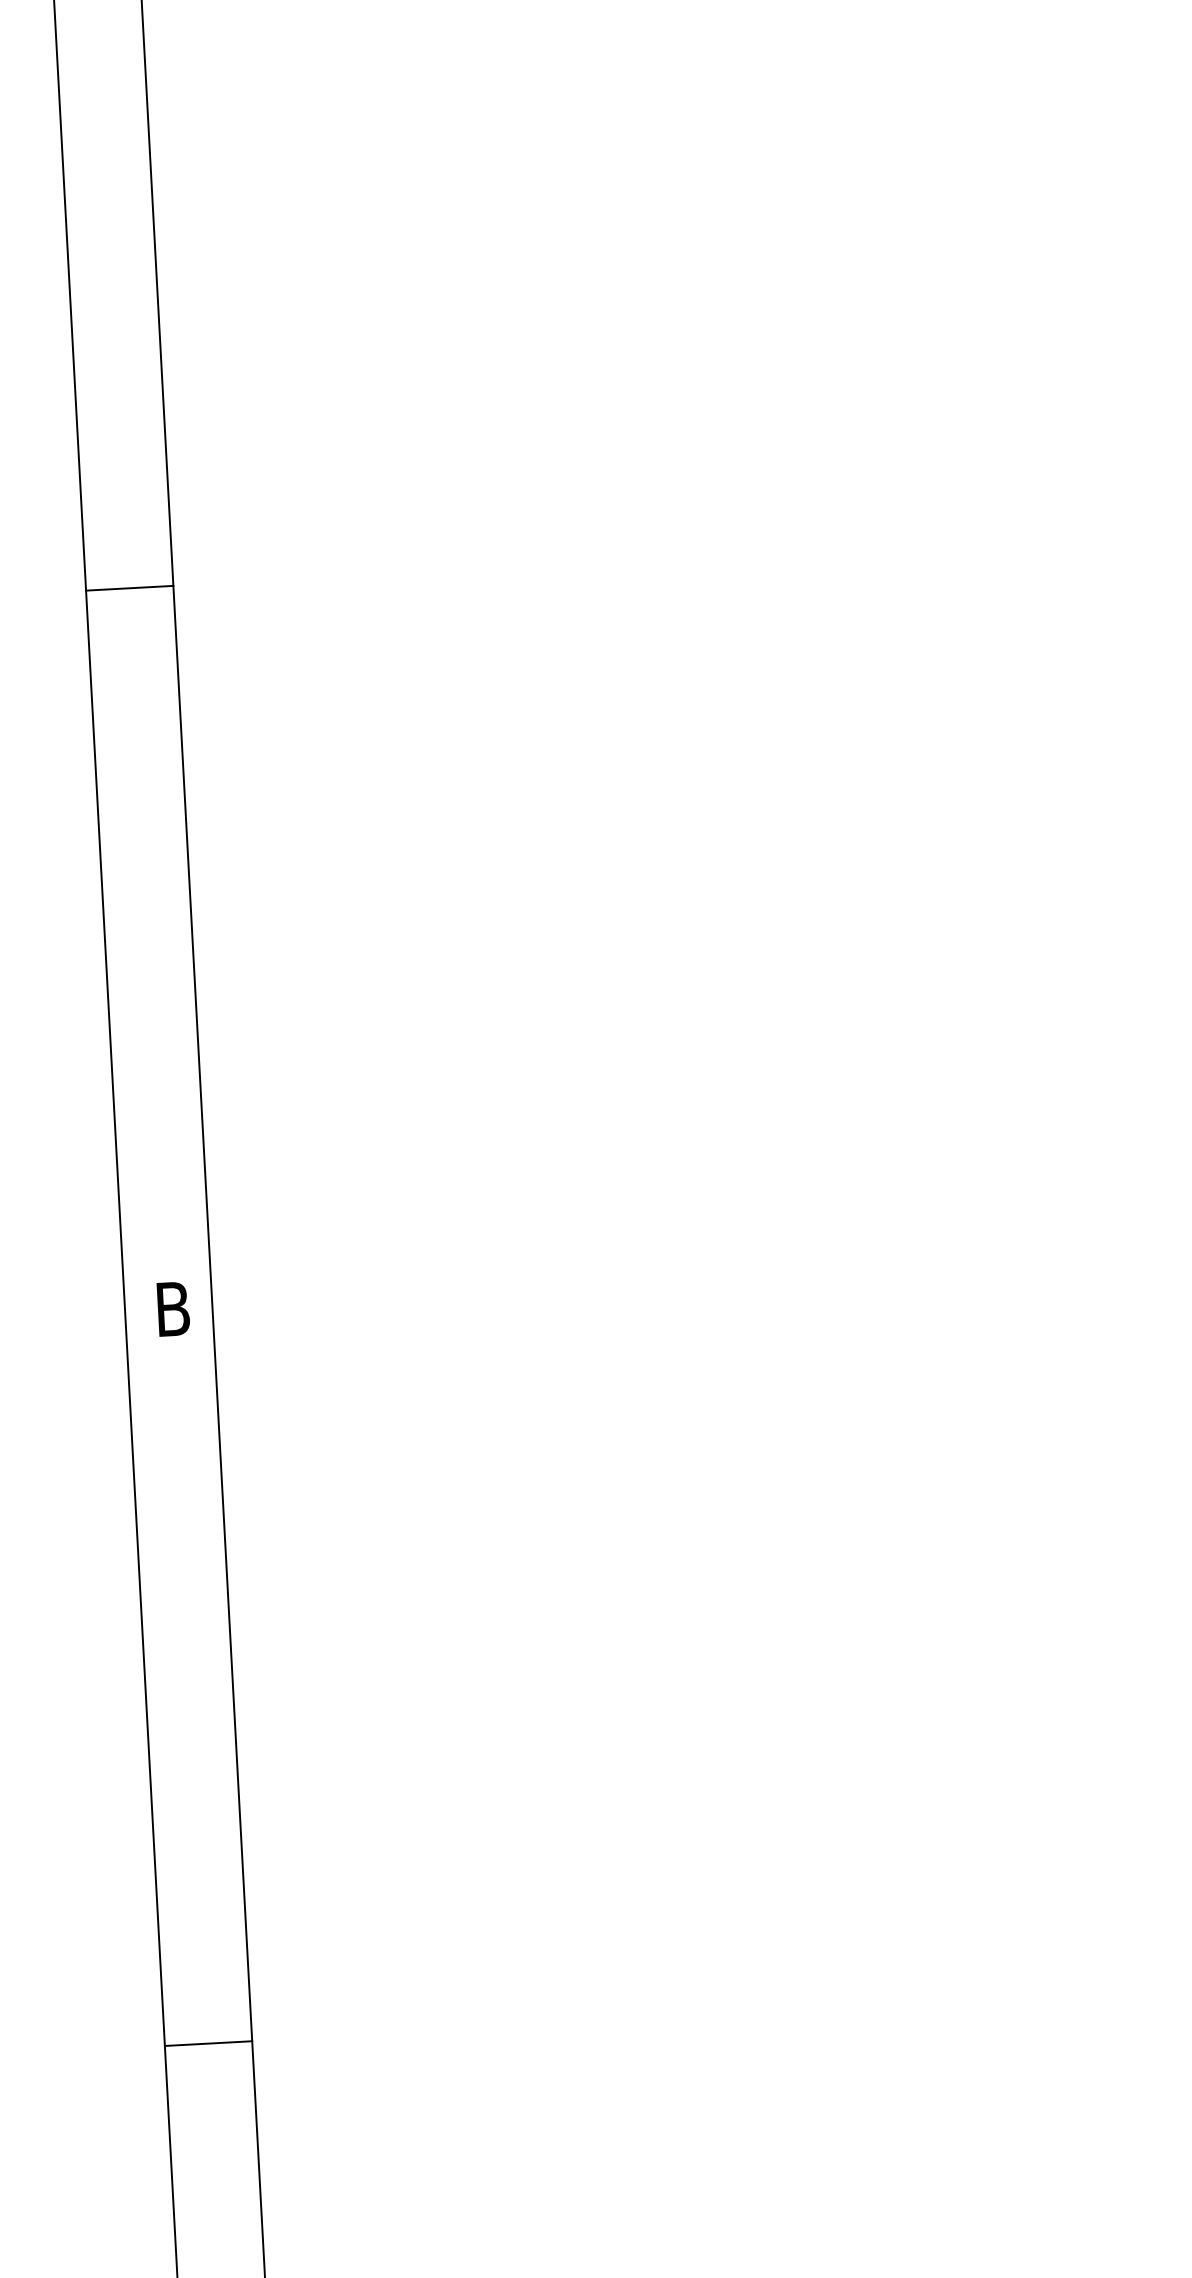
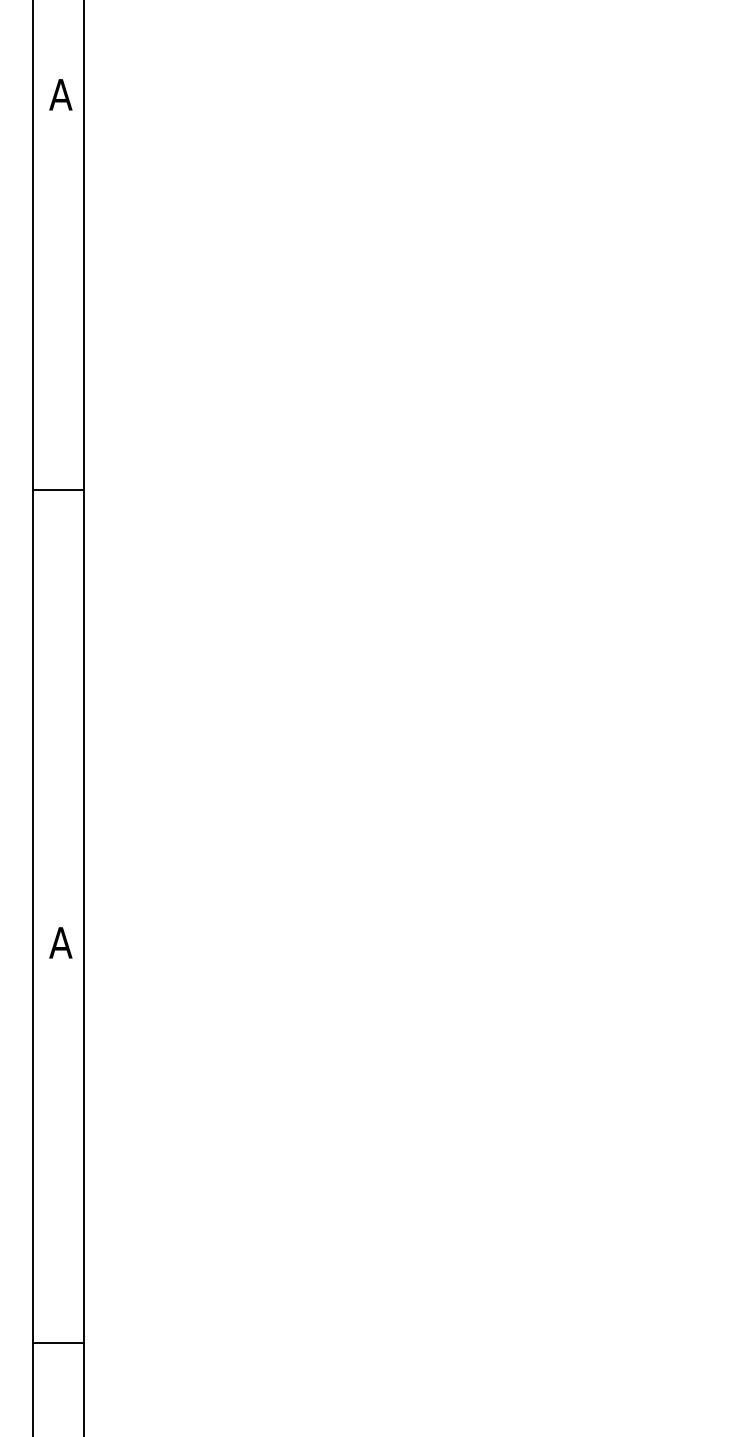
line: (129, 587) -> (58, 489), moved
text: (172, 1308) -> (60, 942), B -> A
line: (208, 2043) -> (58, 1342), moved

